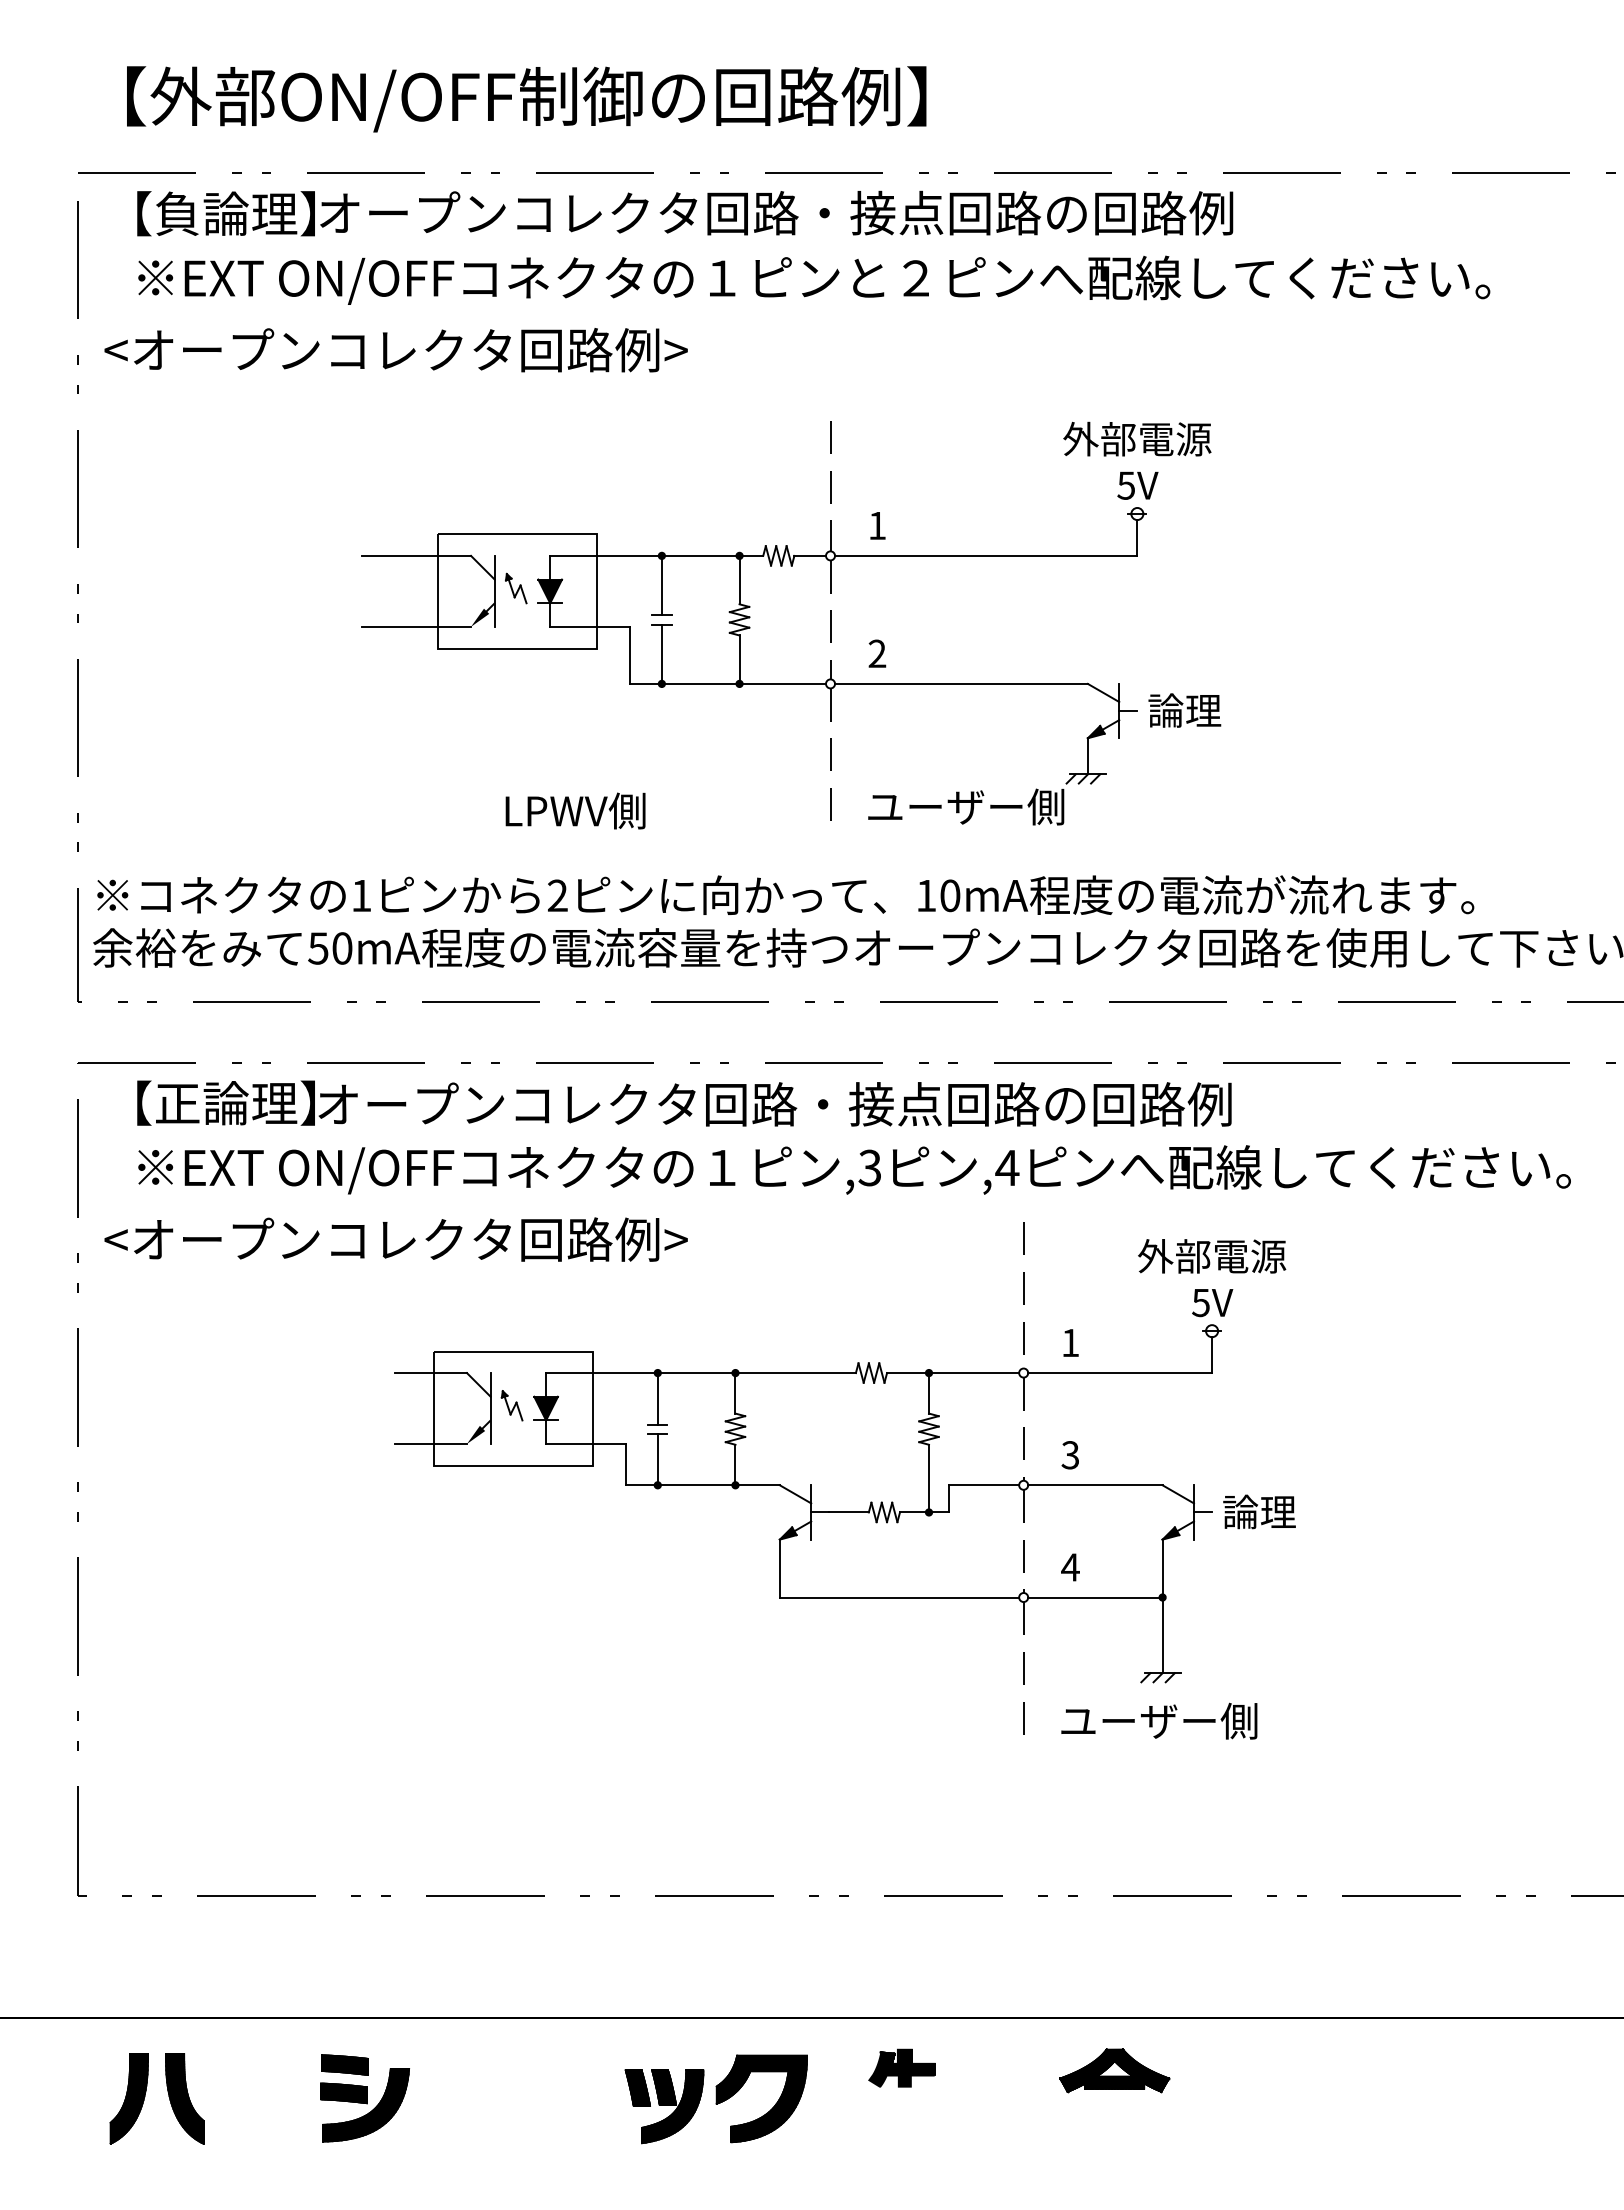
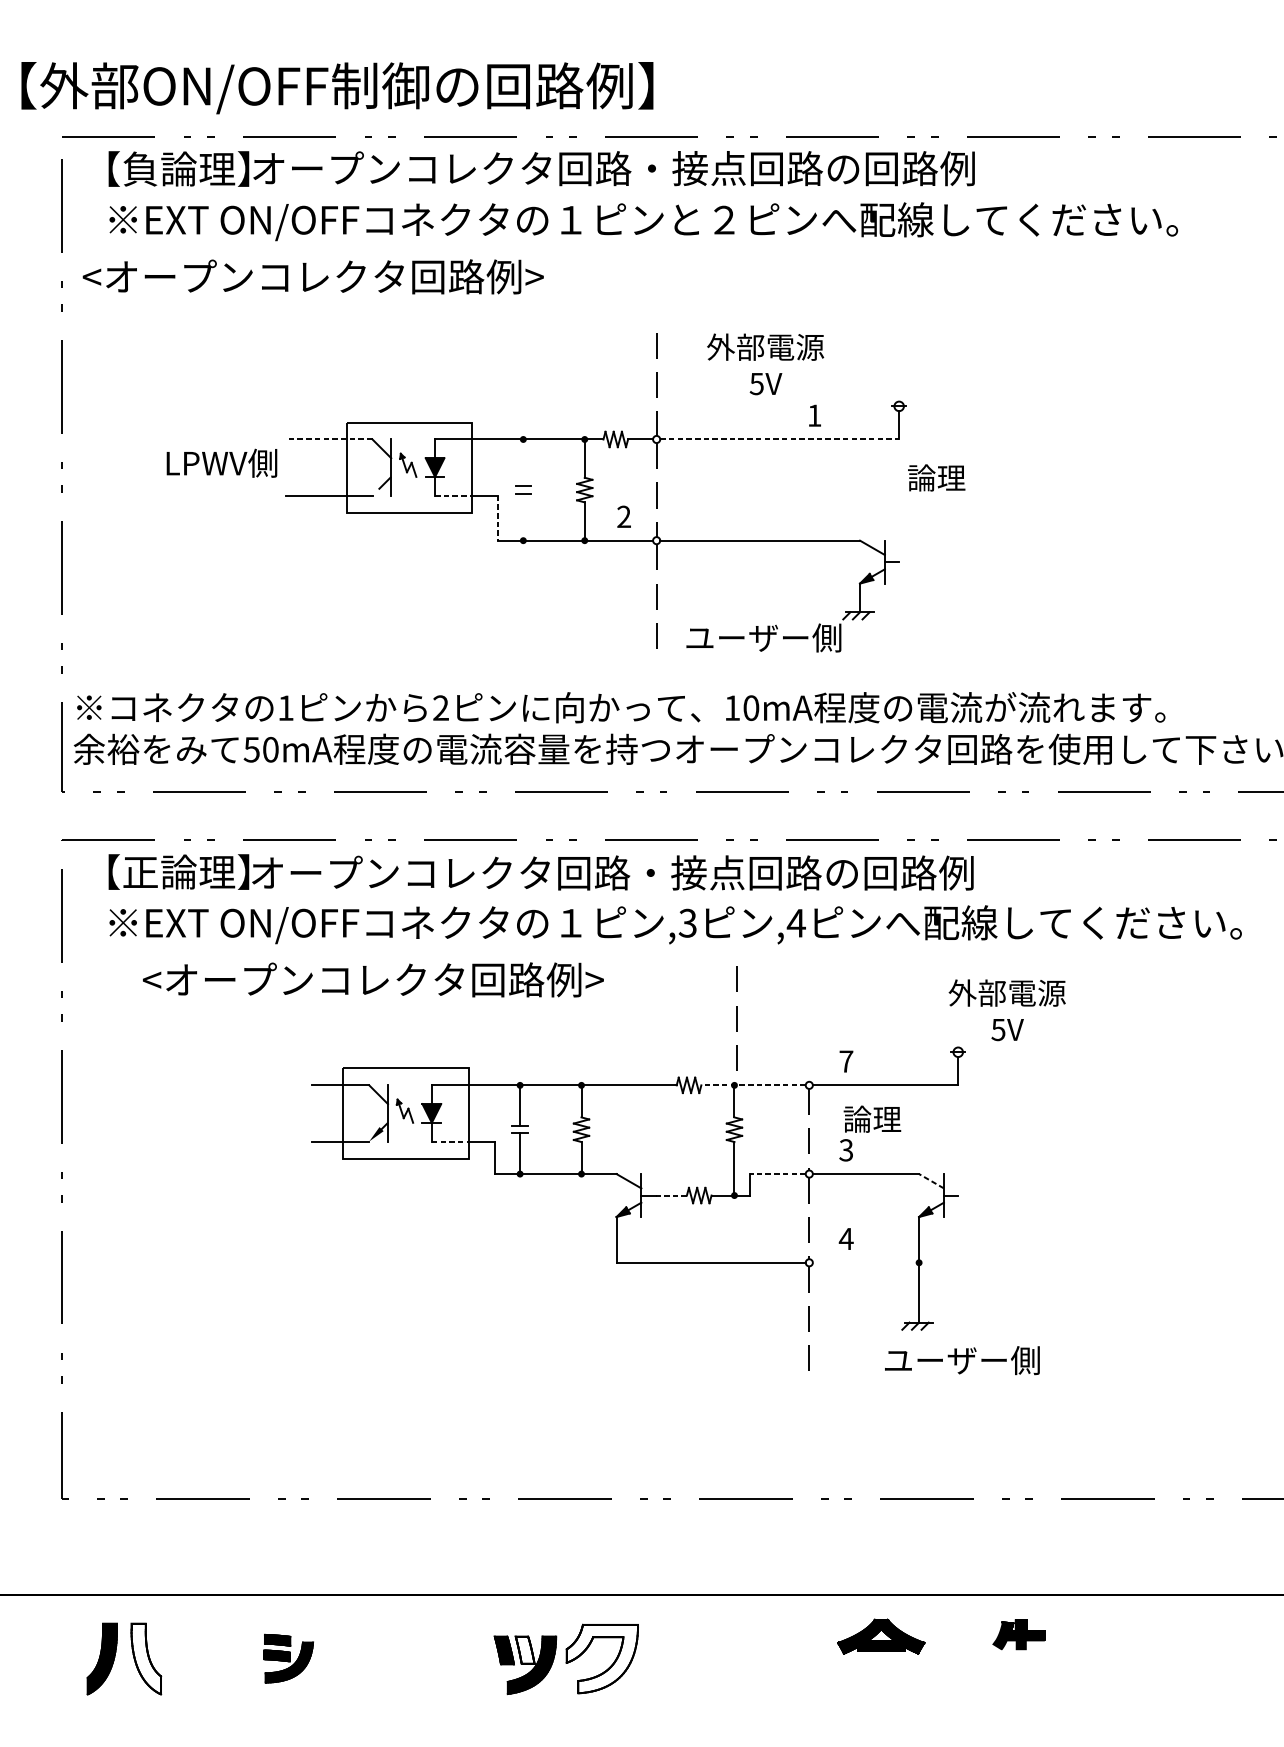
text: (526, 99) -> (337, 88), moved
text: (1137, 460) -> (765, 364), moved
text: (877, 525) -> (814, 415), moved
line: (416, 555) -> (329, 439), solid -> dashed
line: (986, 555) -> (779, 439), solid -> dashed
line: (661, 585) -> (523, 462), removed
fill: (480, 617) -> (379, 488), removed
line: (573, 626) -> (453, 495), solid -> dashed
line: (661, 653) -> (523, 516), removed
text: (877, 653) -> (624, 516), moved
line: (630, 655) -> (498, 518), solid -> dashed
text: (1184, 710) -> (936, 477), moved
text: (575, 810) -> (221, 462), moved
text: (395, 1239) -> (372, 979), moved
text: (1212, 1278) -> (1007, 1010), moved
line: (1023, 1288) -> (736, 1018), moved
text: (1070, 1342) -> (846, 1061), 1 -> 7
line: (952, 1373) -> (753, 1085), solid -> dashed
line: (569, 1444) -> (450, 1141), solid -> dashed
line: (983, 1485) -> (777, 1174), solid -> dashed
line: (1177, 1494) -> (930, 1181), solid -> dashed
text: (1259, 1511) -> (872, 1118), moved
line: (849, 1512) -> (671, 1195), solid -> dashed
line: (1095, 1597) -> (866, 1262), removed
text: (1159, 1720) -> (962, 1359), moved
part: (901, 2067) -> (1018, 1634), moved
fill: (664, 2087) -> (525, 1650), removed
fill: (184, 2098) -> (146, 1658), removed
part: (364, 2098) -> (288, 1658), size x0.7
fill: (761, 2098) -> (602, 1658), removed

